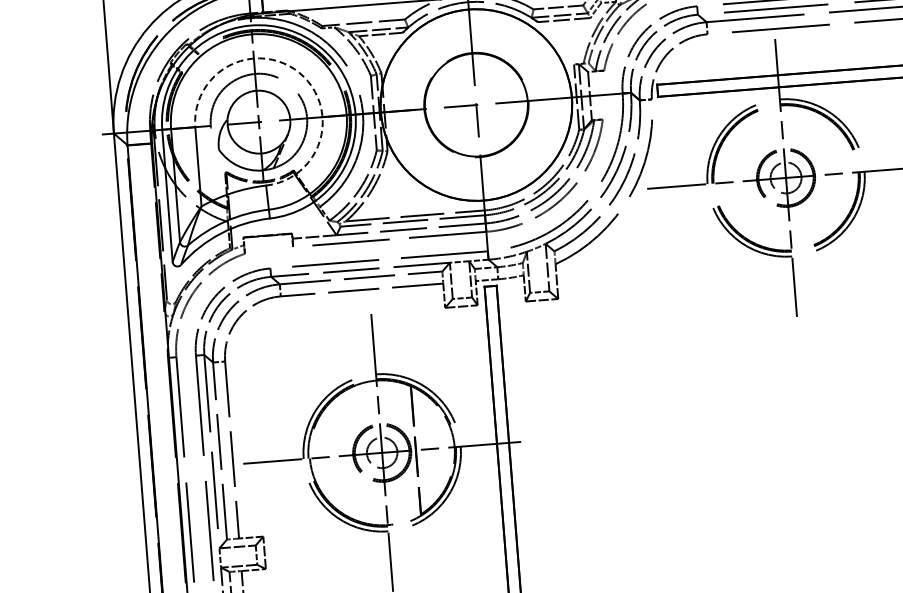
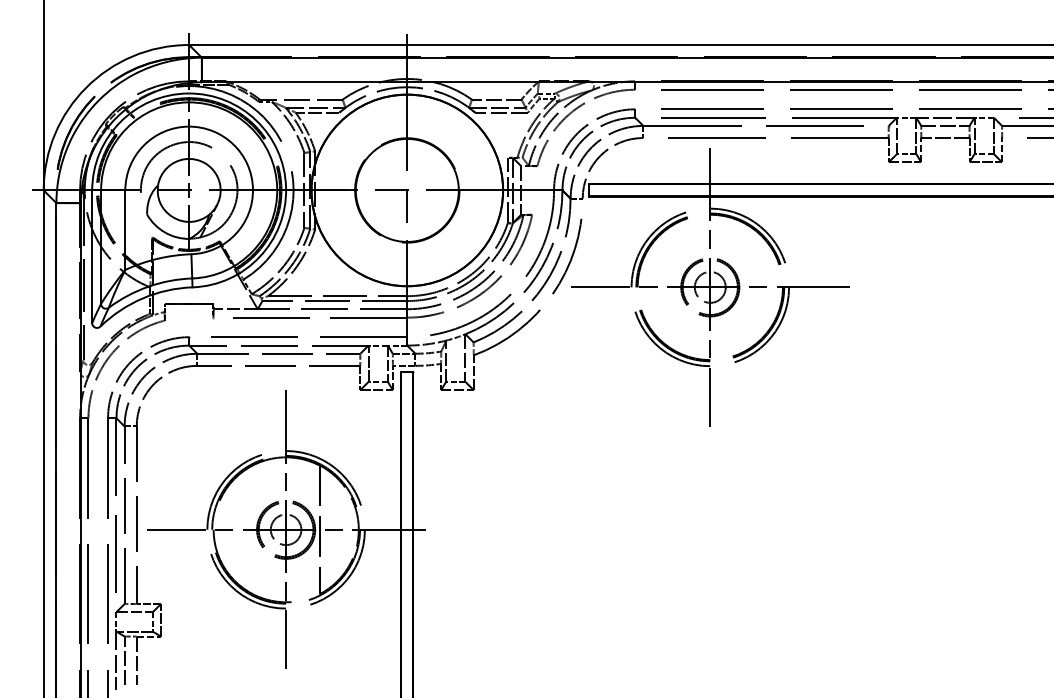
arc: (299, 72) -> (233, 144), dashed -> solid

